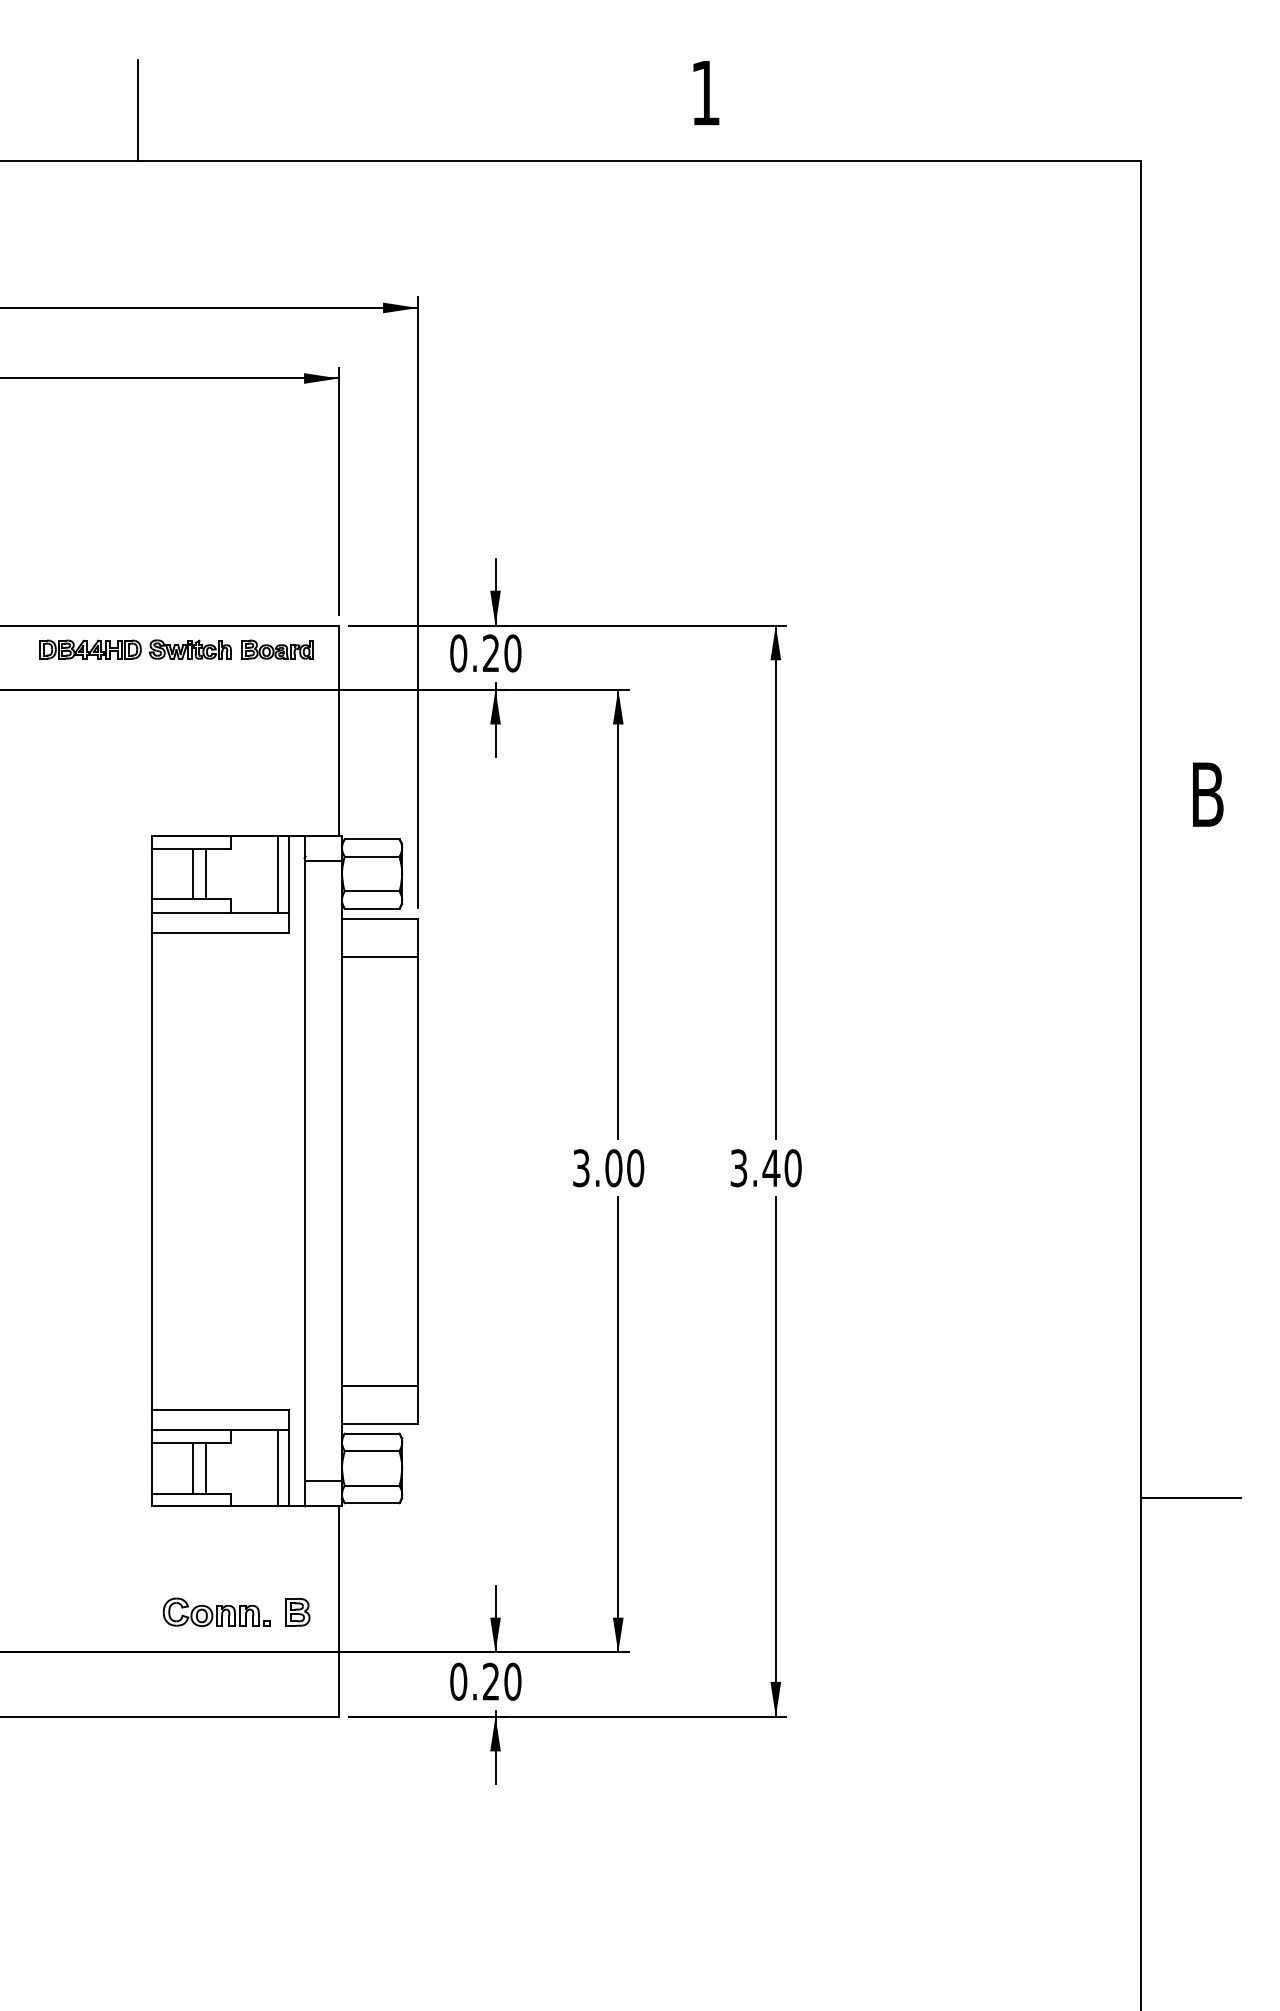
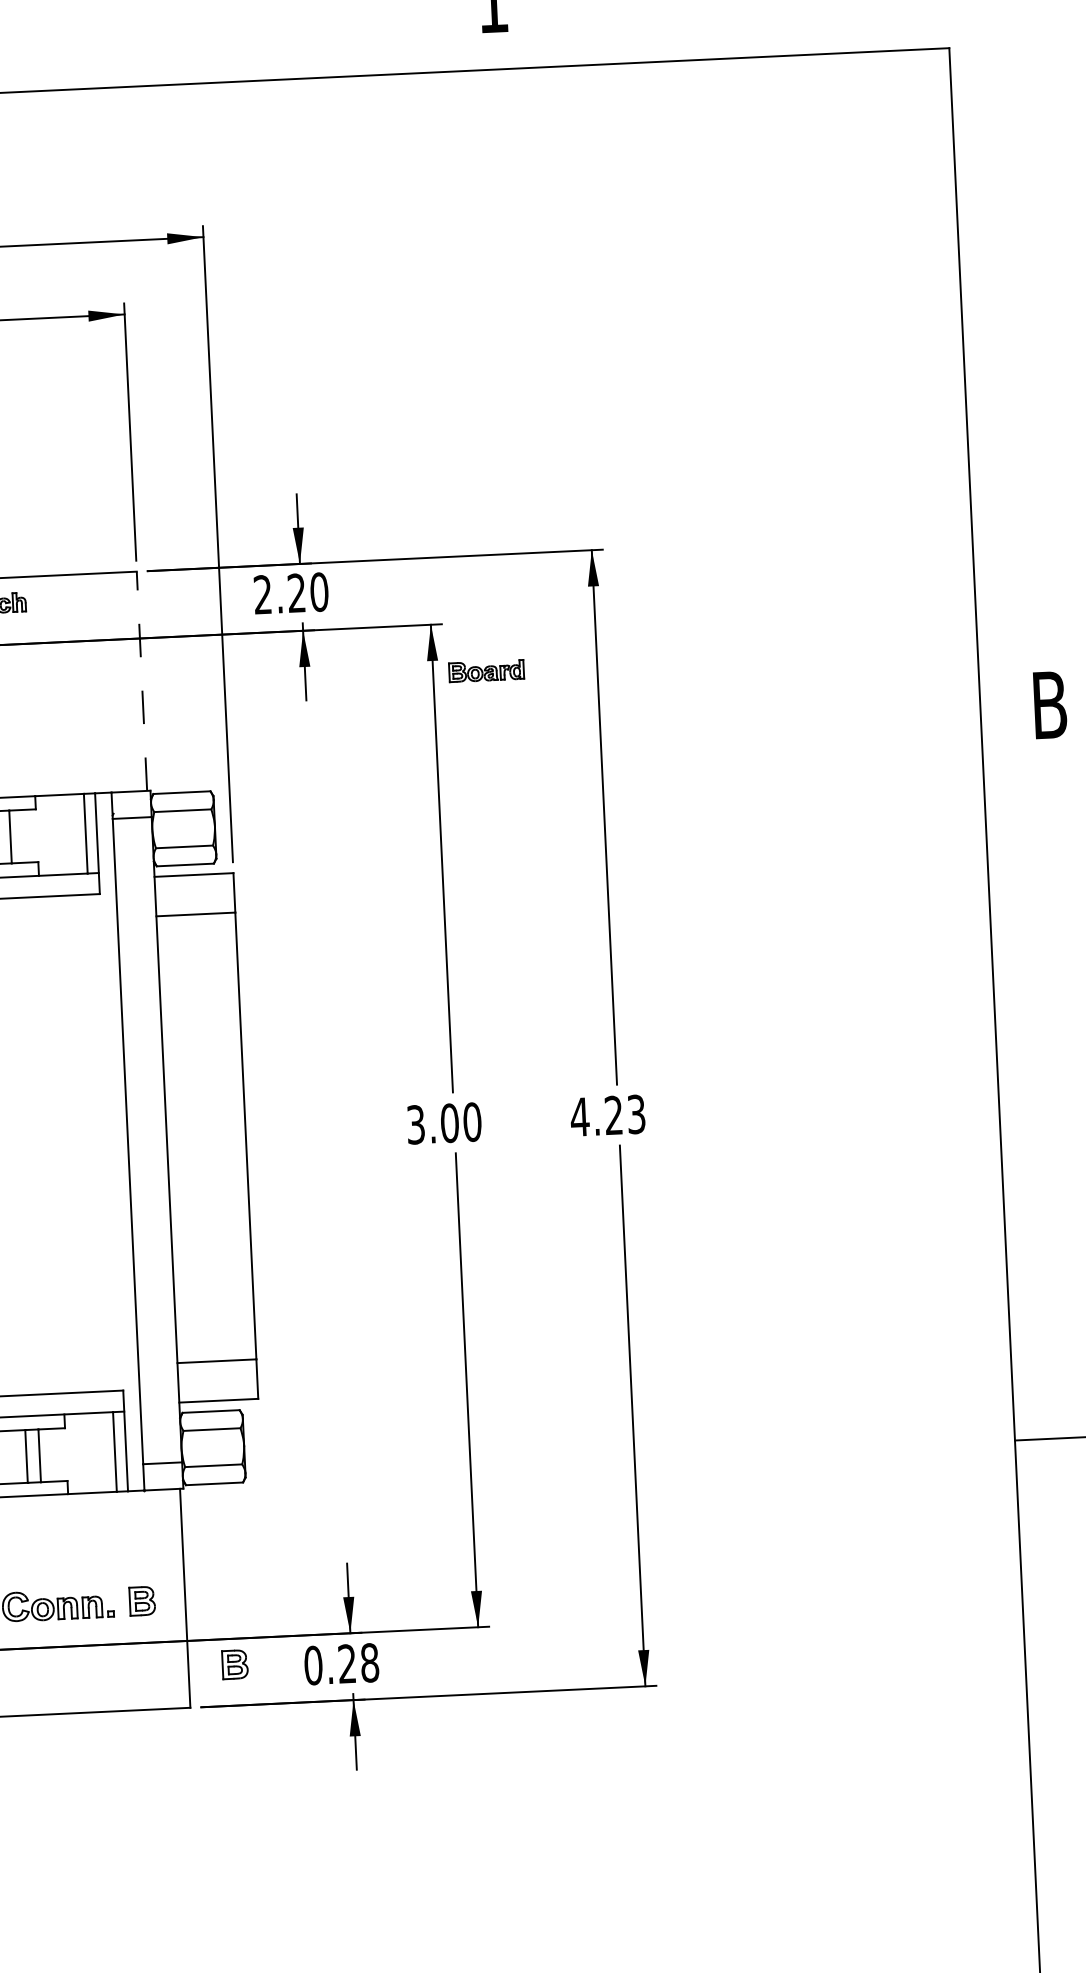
part: (277, 649) -> (486, 670), moved
text: (458, 653) -> (262, 594), 0.20 -> 2.20
line: (338, 730) -> (141, 680), solid -> dashed
text: (765, 1168) -> (607, 1116), 3.40 -> 4.23
part: (383, 1677) -> (234, 1664), added
text: (512, 1681) -> (369, 1662), 0.20 -> 0.28

